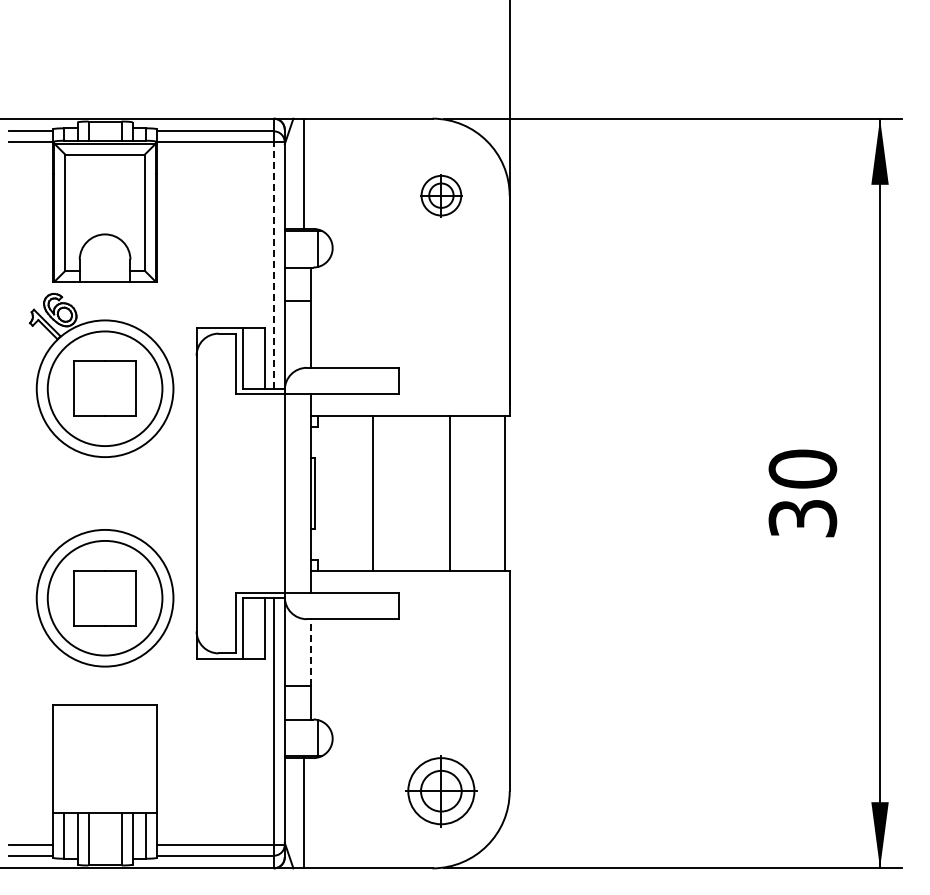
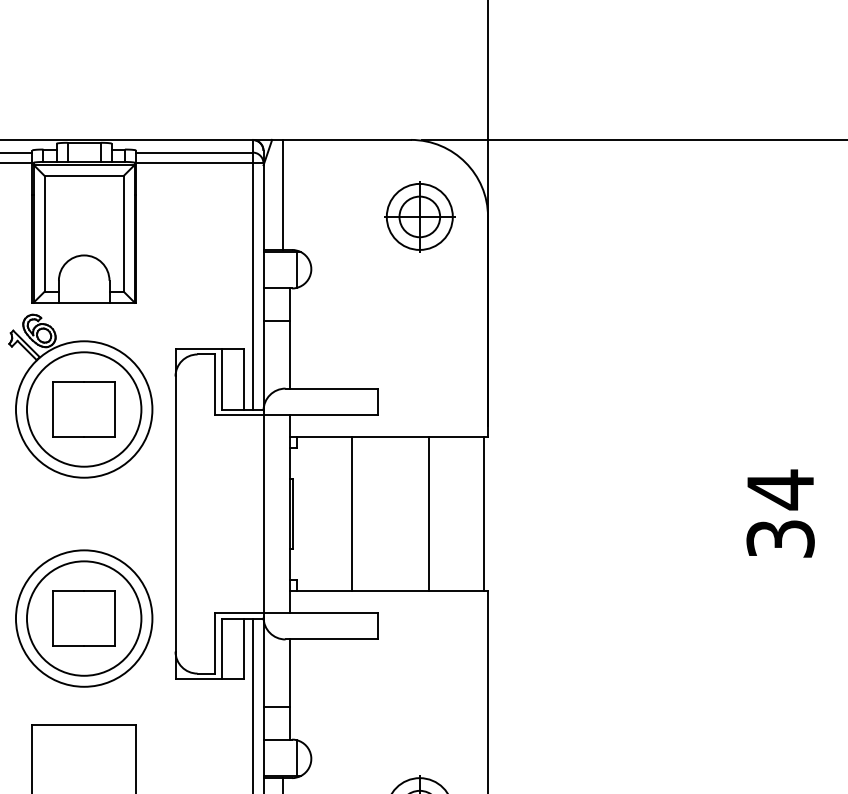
part: (441, 195) -> (419, 216), size x1.67
line: (273, 265) -> (252, 286), dashed -> solid
text: (802, 468) -> (780, 489), 30 -> 34
line: (311, 652) -> (290, 672), dashed -> solid

